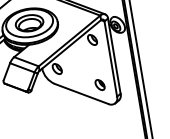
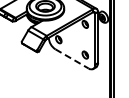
line: (82, 94) -> (72, 59), solid -> dashed

